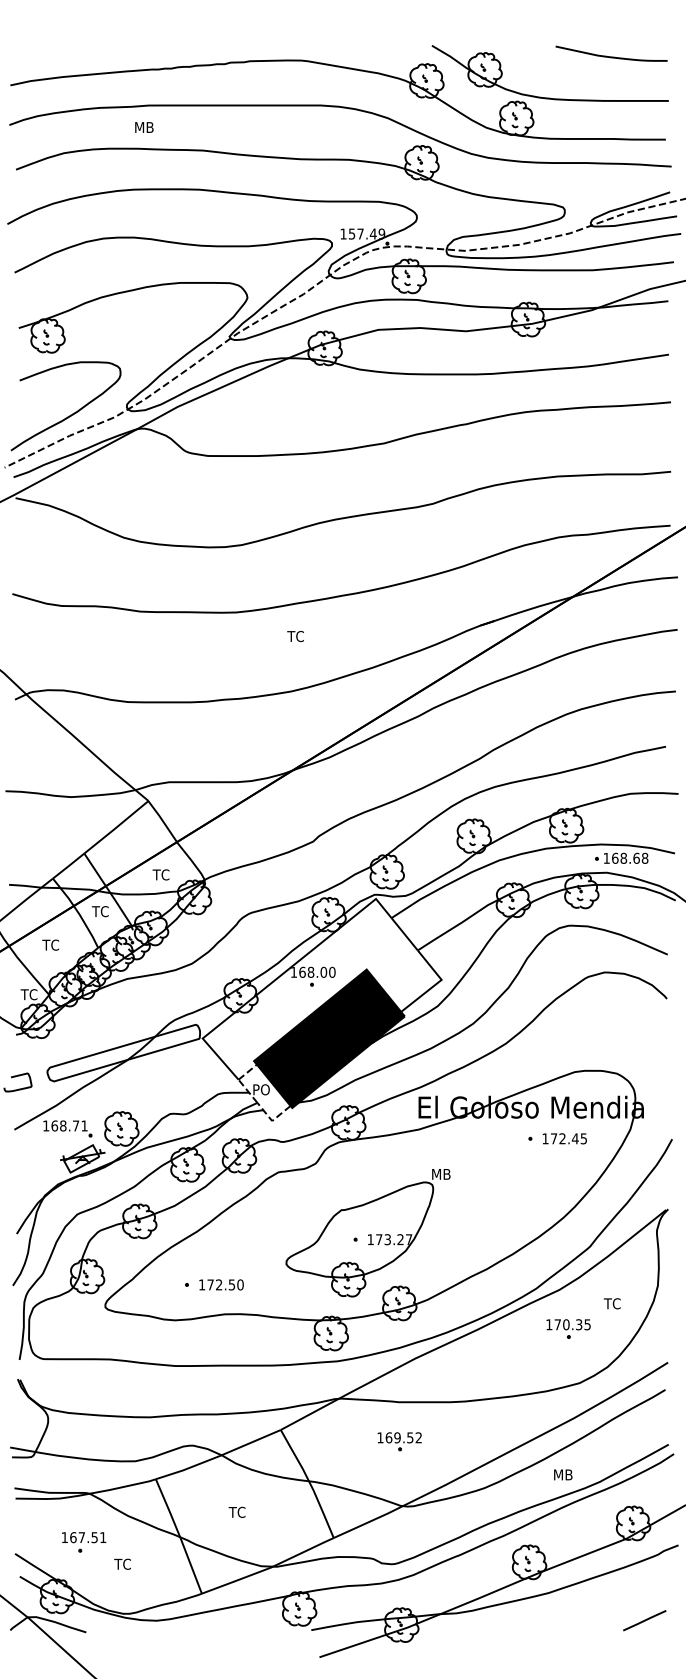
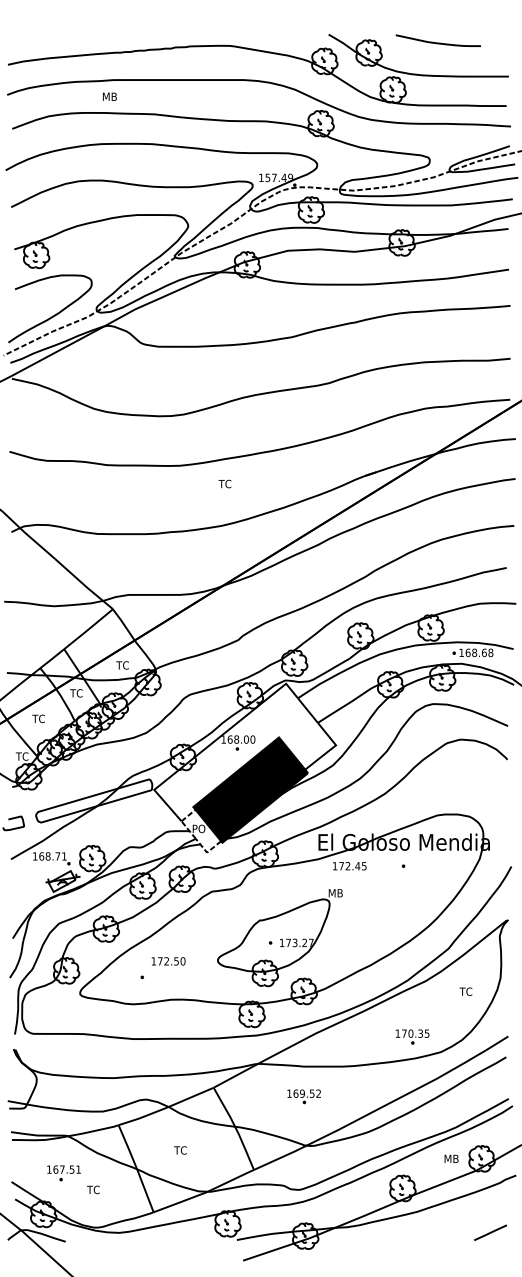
curve: (610, 56) -> (437, 42), moved
text: (564, 1139) -> (349, 866), moved
text: (221, 1285) -> (168, 961), moved
part: (568, 1328) -> (412, 1036), moved
text: (563, 1474) -> (451, 1158), moved

